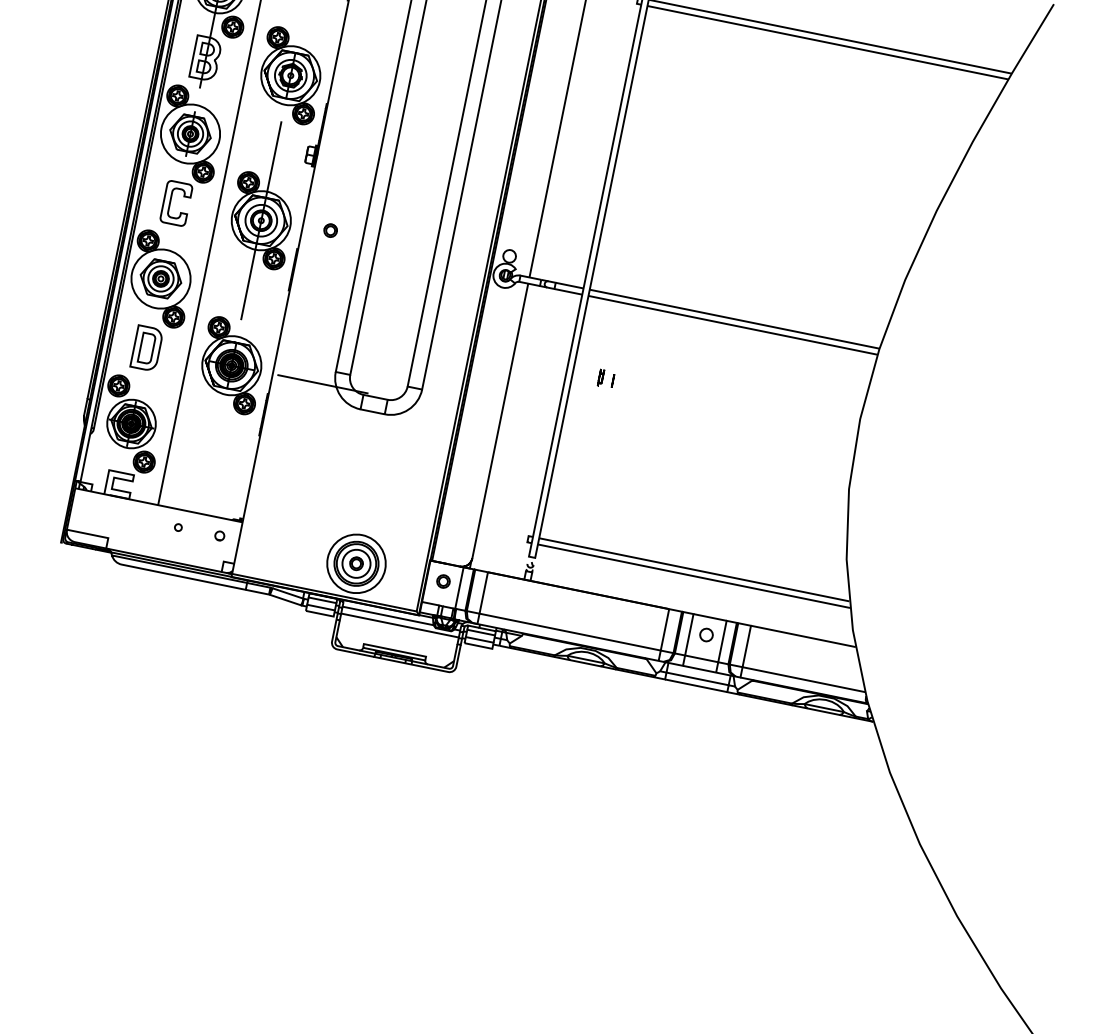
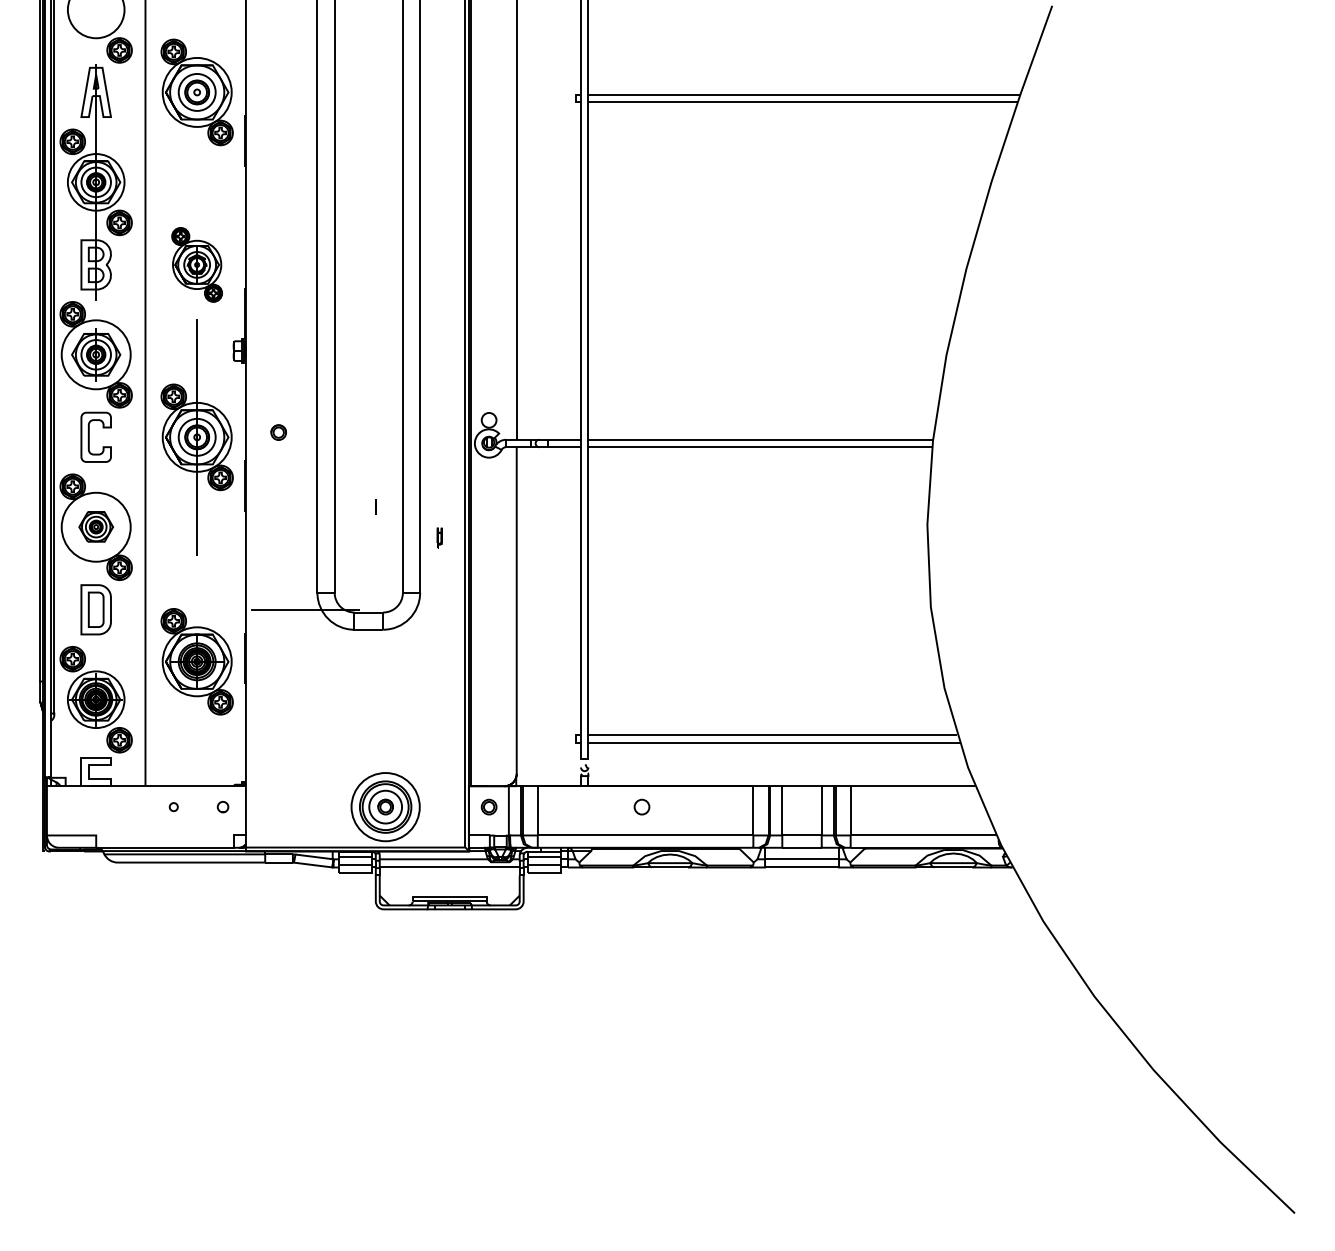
part: (290, 75) -> (196, 264), size x0.7
part: (161, 278) -> (96, 526), size x0.7
part: (231, 365) -> (196, 661), moved
part: (600, 377) -> (439, 537), moved
line: (612, 380) -> (375, 506), moved
circle: (706, 634) -> (641, 806), moved

